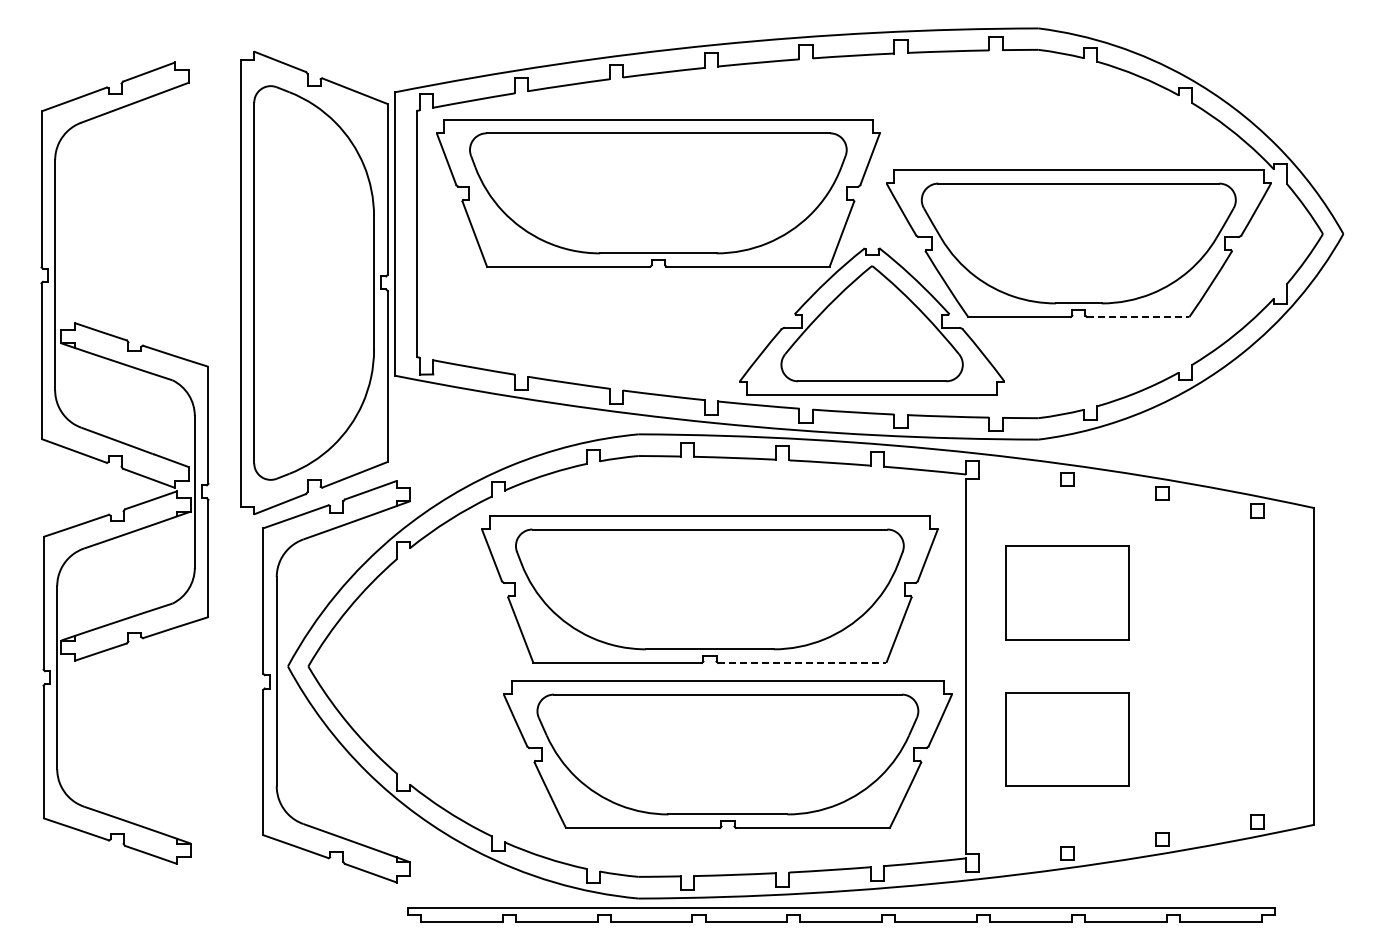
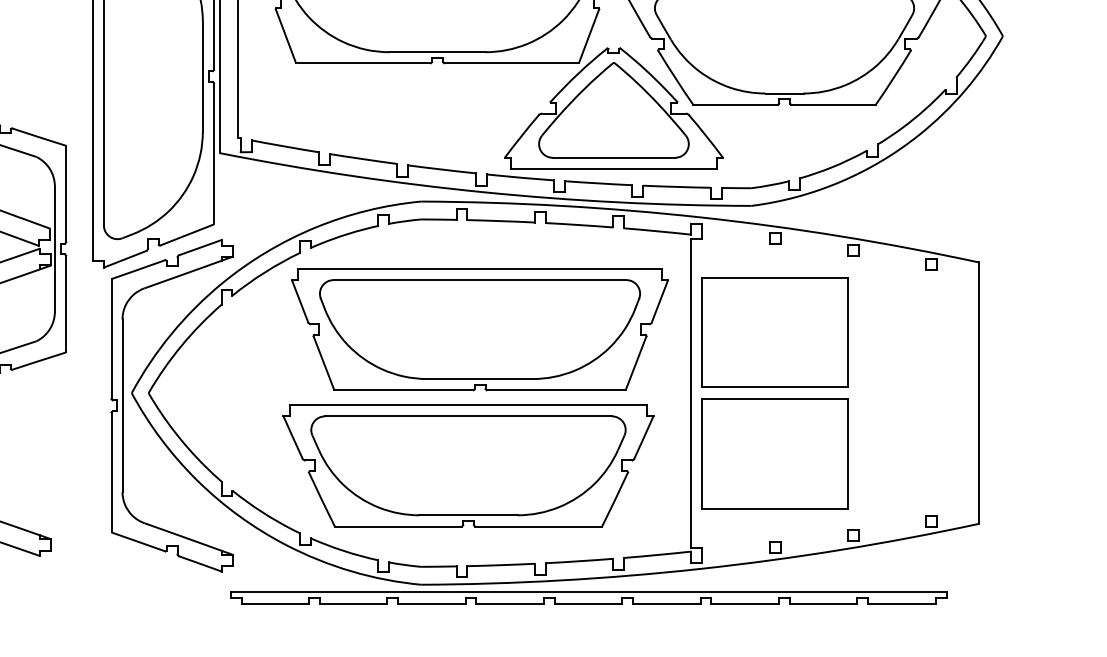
line: (1138, 317) -> (833, 105), dashed -> solid
part: (1067, 592) -> (775, 332), size x1.43
line: (802, 662) -> (556, 389), dashed -> solid
part: (1067, 739) -> (775, 453), size x1.43
part: (727, 754) -> (468, 465), moved

